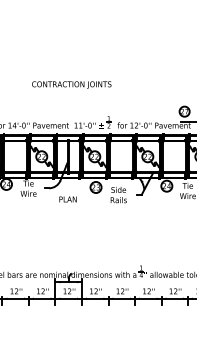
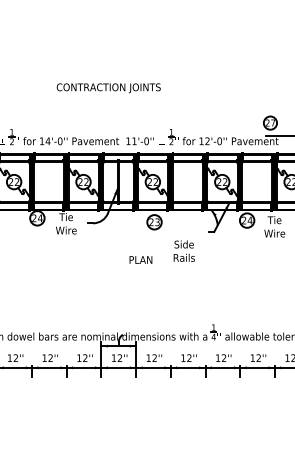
text: (71, 85) -> (108, 88), moved
text: (118, 194) -> (183, 250), moved
text: (67, 199) -> (140, 259), moved

